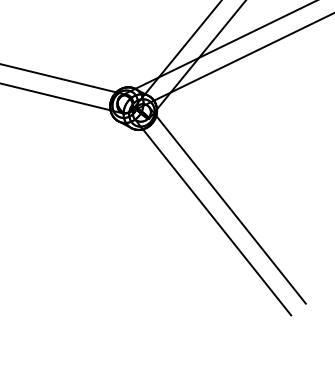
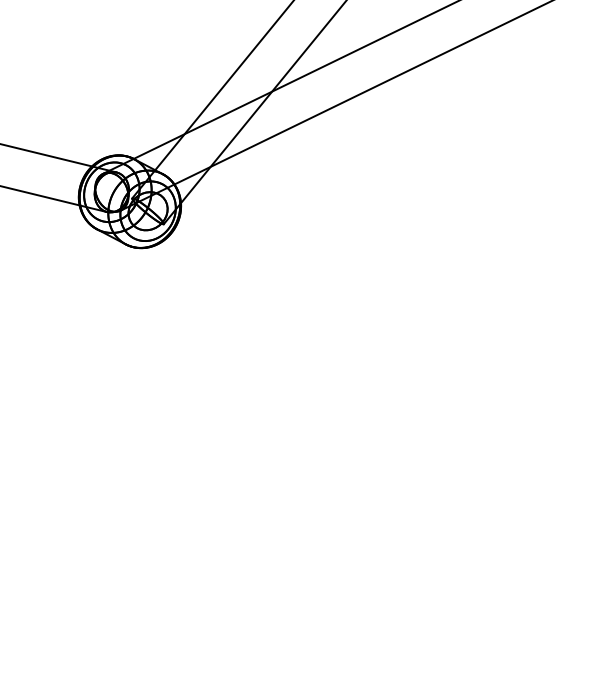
line: (227, 205) -> (333, 412), removed
line: (212, 216) -> (301, 436), removed

